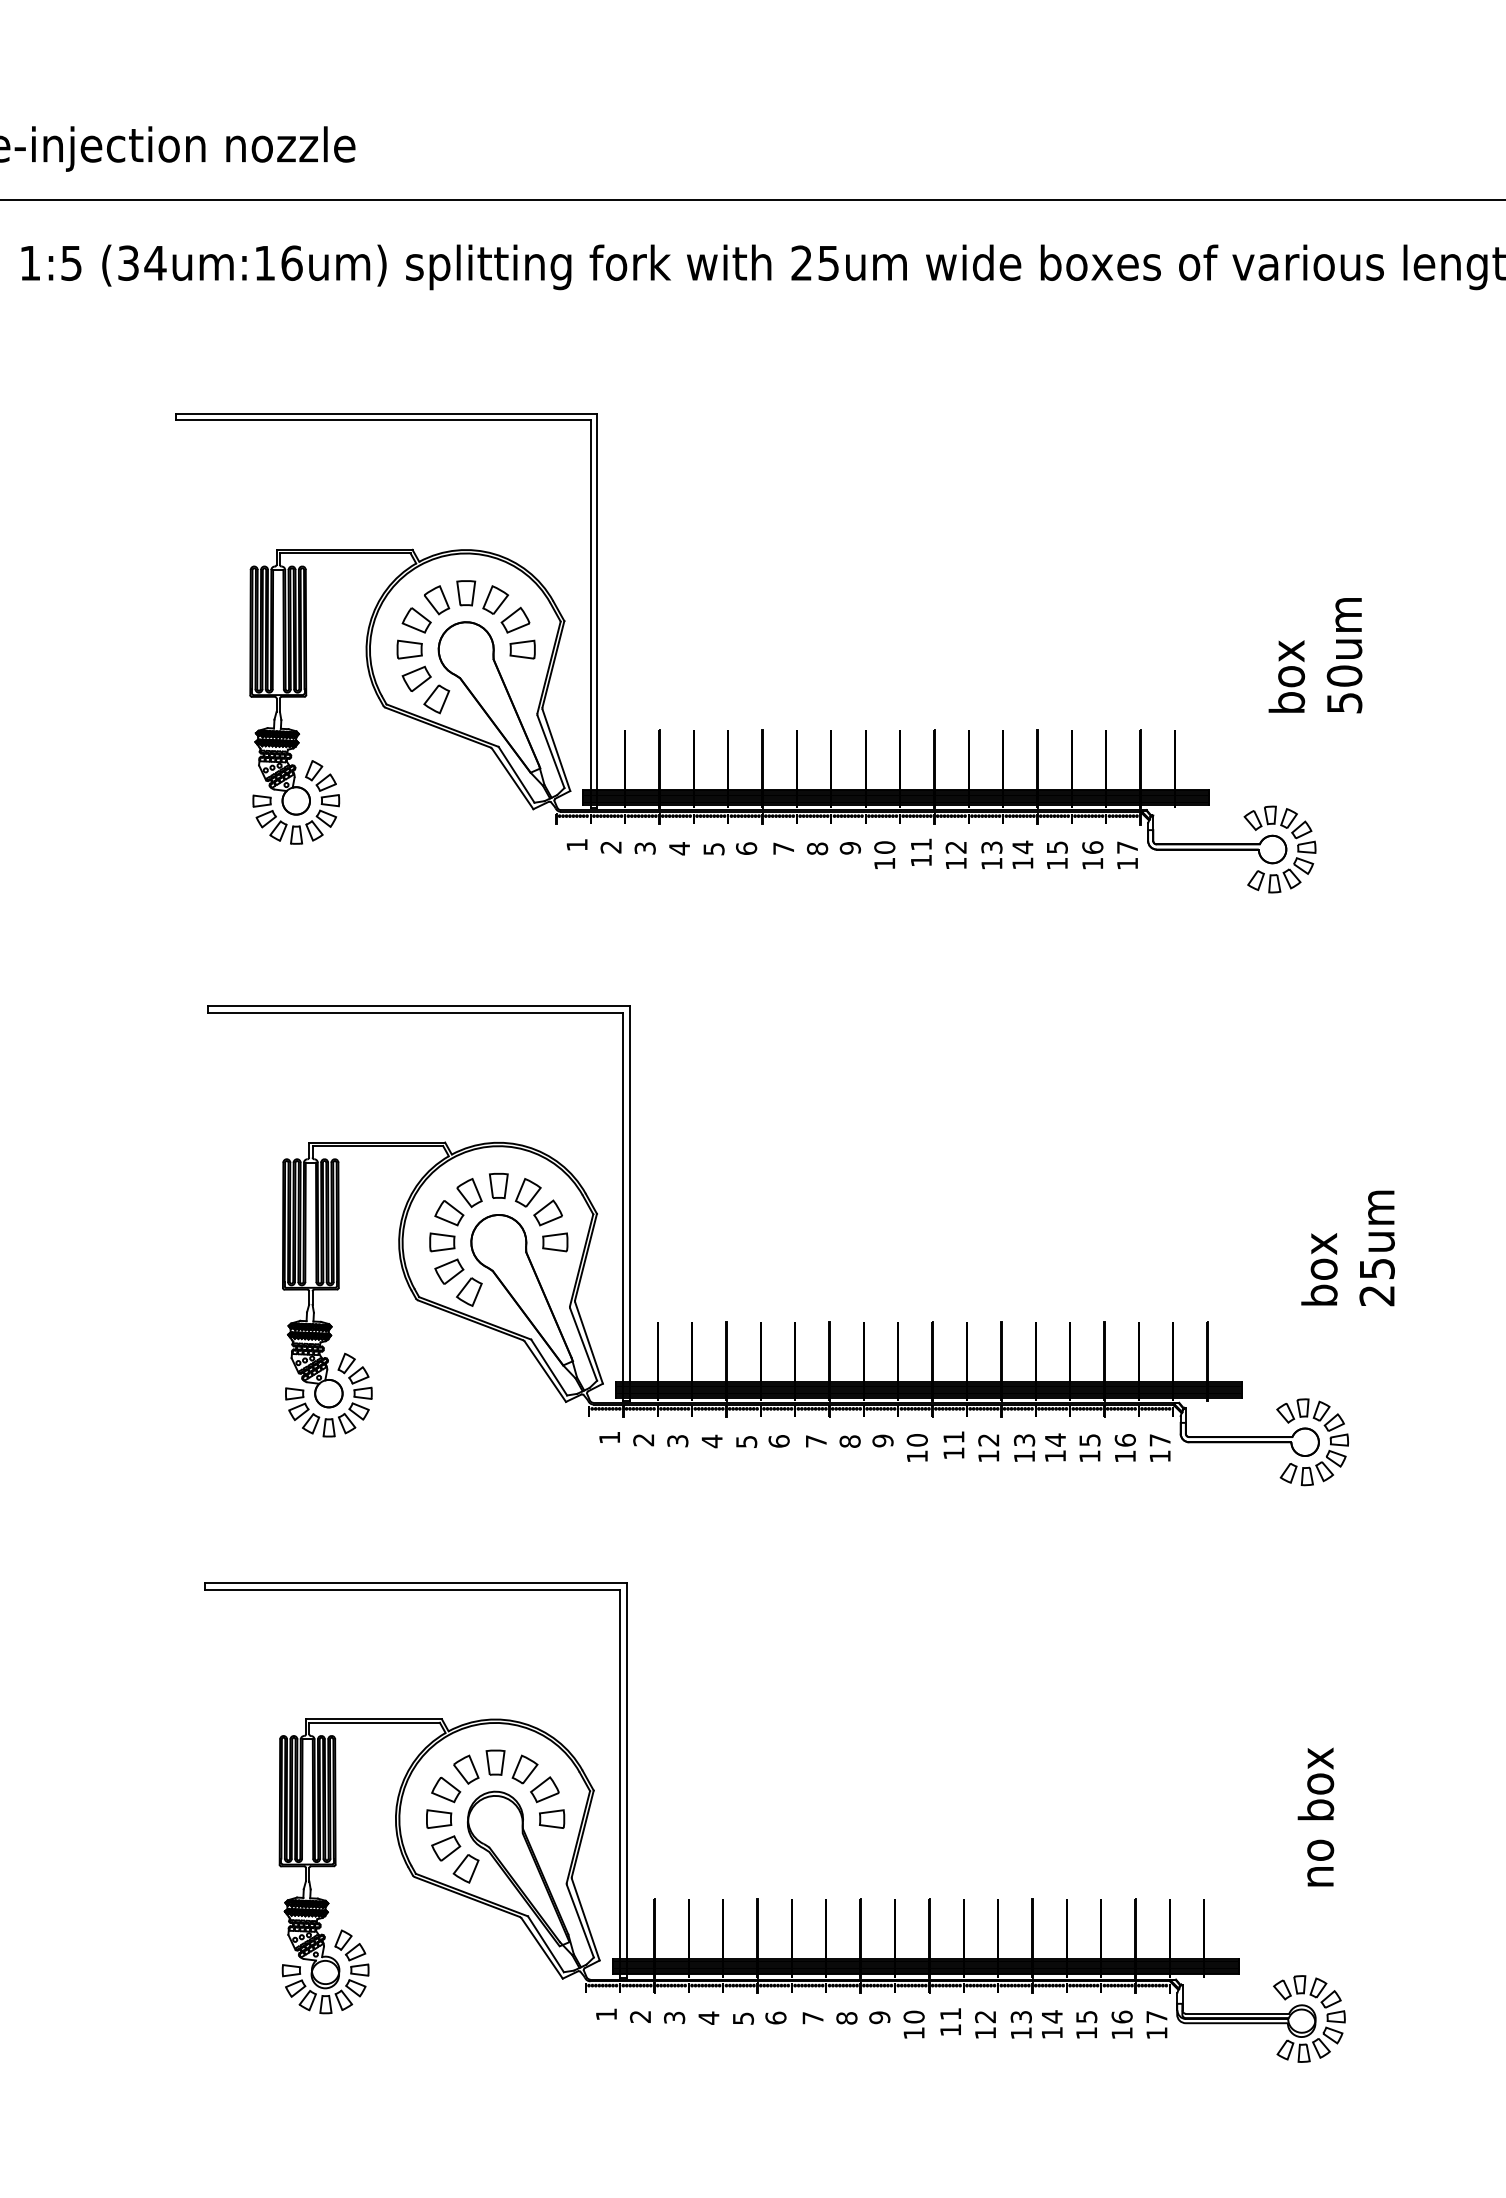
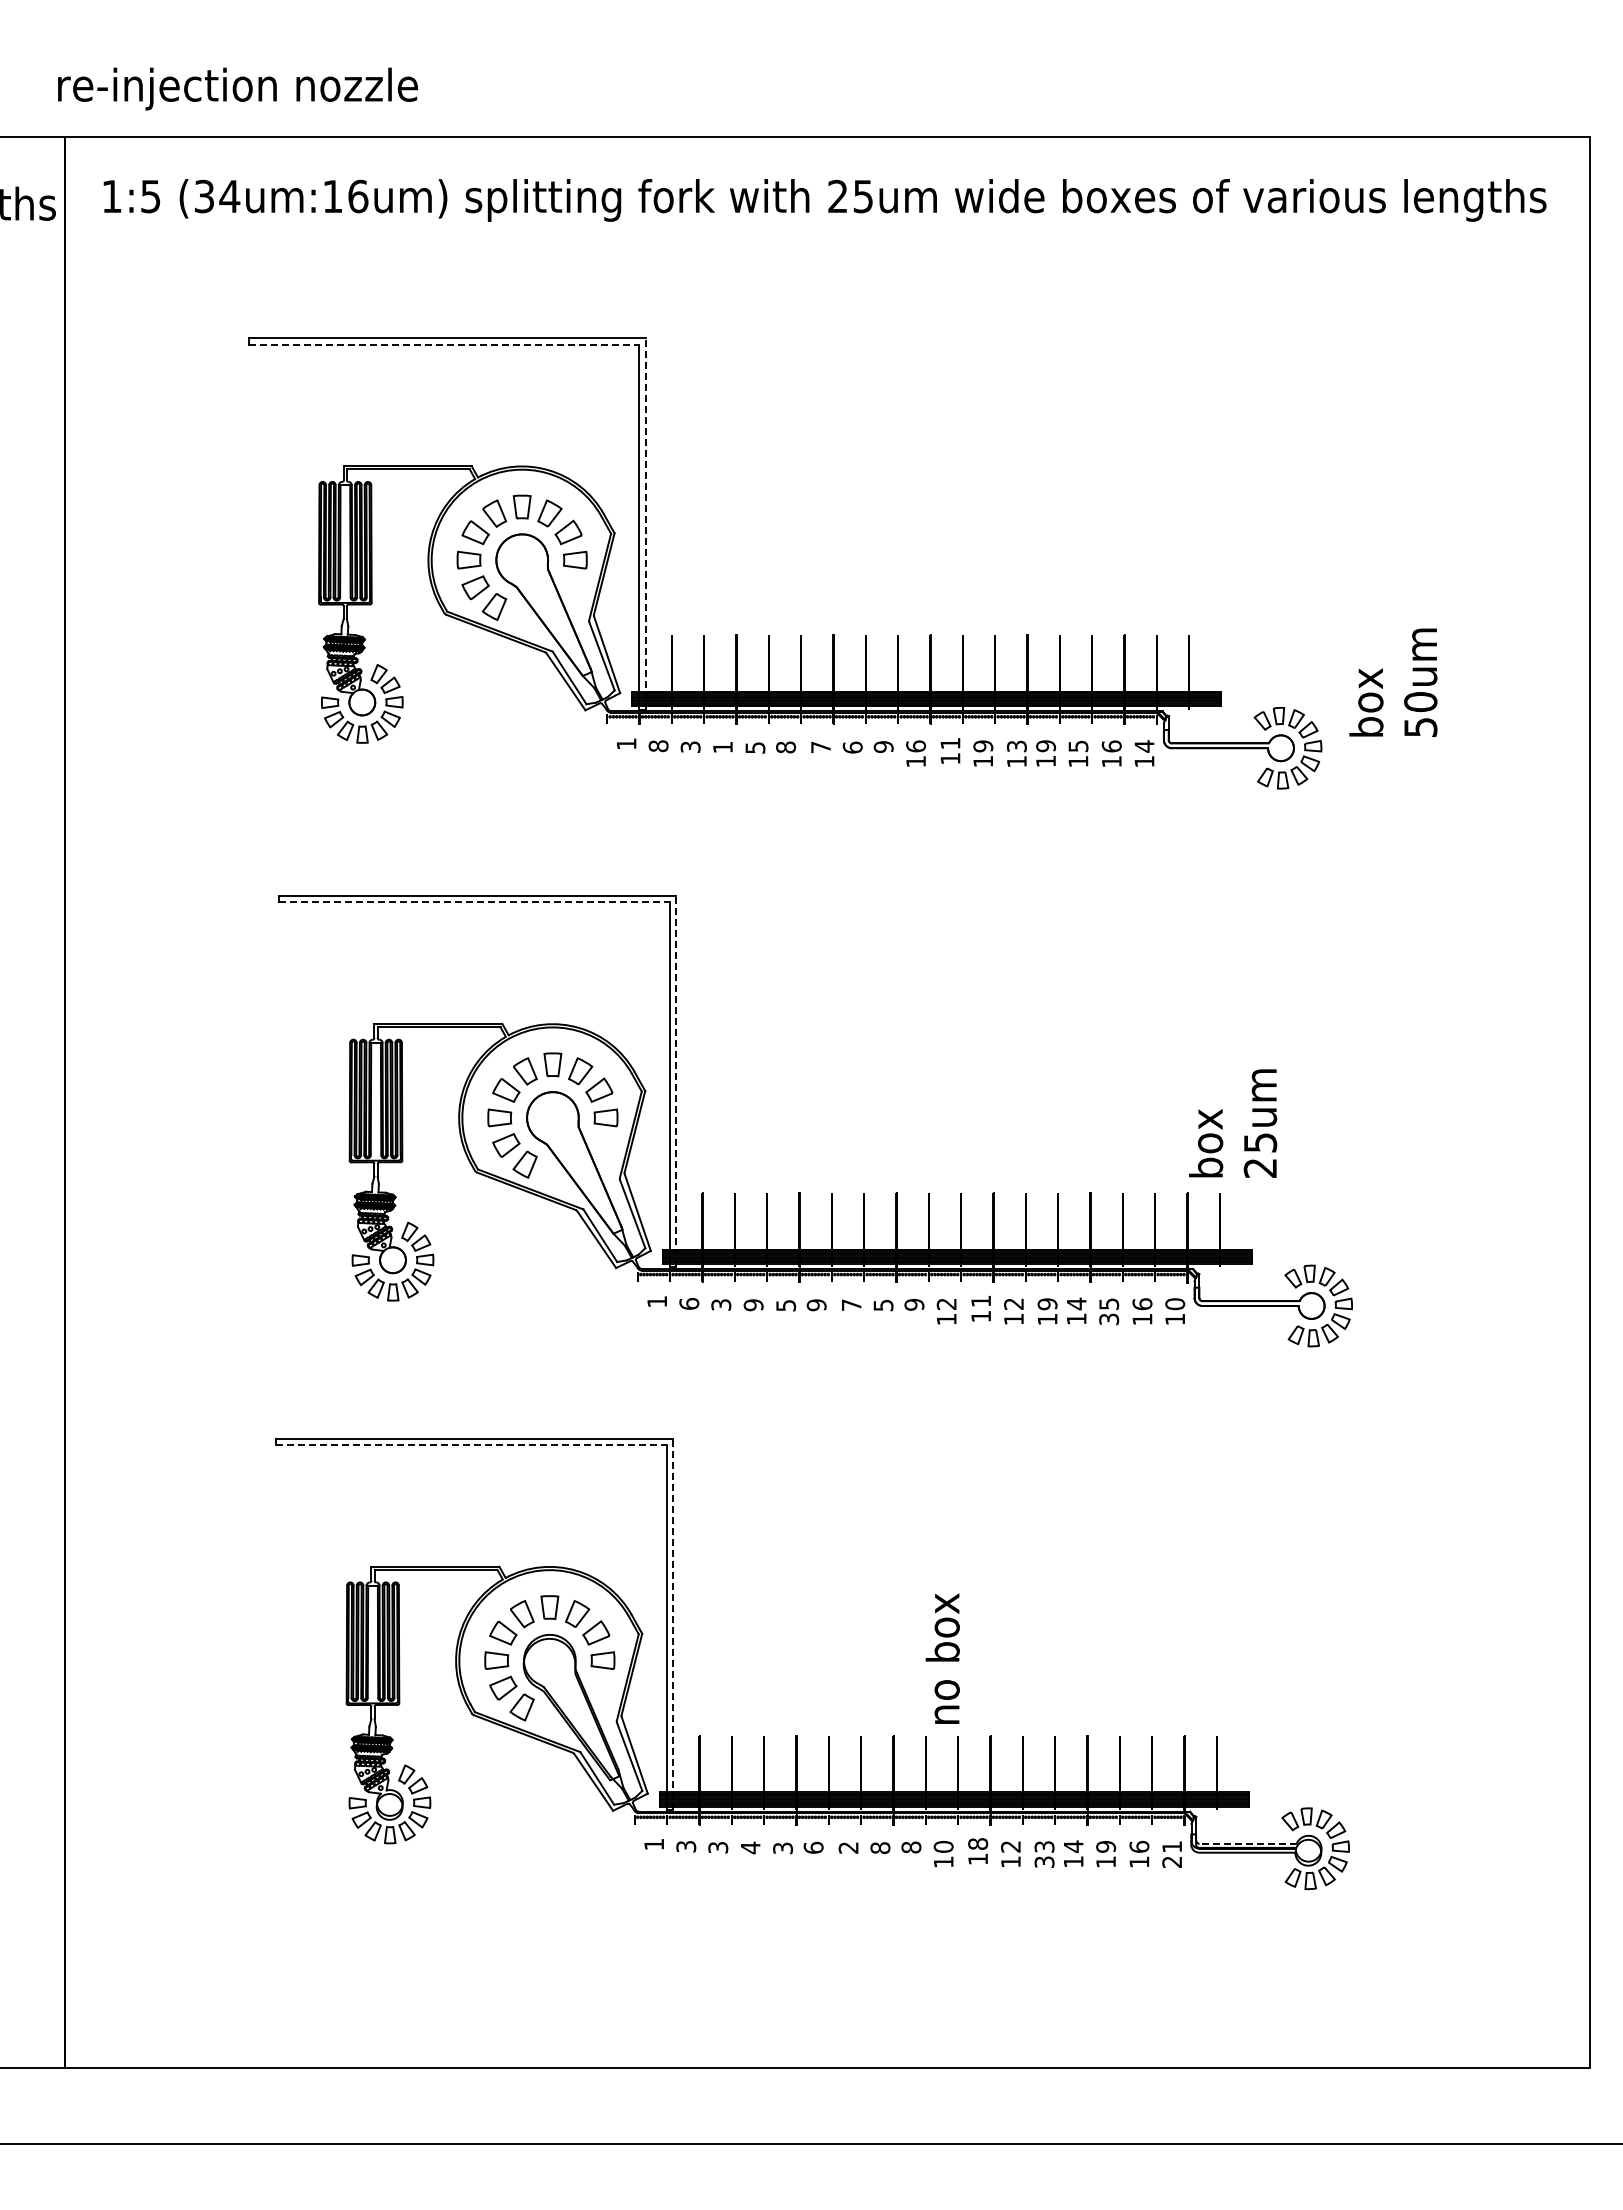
line: (383, 420) -> (444, 344), solid -> dashed
line: (597, 610) -> (645, 523), solid -> dashed
text: (1315, 655) -> (1393, 682), moved
text: (611, 847) -> (658, 746), 2 -> 8
text: (884, 847) -> (915, 746), 10 -> 16
text: (956, 847) -> (983, 746), 12 -> 19
text: (1023, 847) -> (1046, 746), 14 -> 19
text: (1127, 847) -> (1144, 746), 17 -> 14
text: (679, 848) -> (722, 747), 4 -> 1
text: (746, 848) -> (785, 747), 6 -> 8
text: (817, 848) -> (852, 747), 8 -> 6
line: (416, 1013) -> (475, 902), solid -> dashed
line: (630, 1203) -> (676, 1081), solid -> dashed
text: (1348, 1248) -> (1233, 1123), moved
text: (643, 1439) -> (689, 1303), 2 -> 6
text: (917, 1440) -> (946, 1304), 10 -> 12
text: (1024, 1440) -> (1047, 1304), 13 -> 19
text: (1160, 1440) -> (1175, 1304), 17 -> 10
text: (712, 1441) -> (753, 1305), 4 -> 9
text: (778, 1441) -> (816, 1305), 6 -> 9
text: (850, 1441) -> (883, 1305), 8 -> 5
text: (1090, 1456) -> (1109, 1319), 15 -> 35
line: (413, 1589) -> (472, 1444), solid -> dashed
line: (626, 1780) -> (673, 1624), solid -> dashed
text: (1315, 1816) -> (942, 1658), moved
text: (951, 2013) -> (978, 1843), 11 -> 18
line: (1238, 2013) -> (1248, 1843), solid -> dashed
text: (640, 2016) -> (686, 1846), 2 -> 3
text: (1086, 2016) -> (1105, 1846), 15 -> 19
text: (742, 2017) -> (782, 1847), 5 -> 3
text: (812, 2017) -> (848, 1847), 7 -> 2
text: (879, 2017) -> (911, 1847), 9 -> 8
text: (1156, 2025) -> (1171, 1854), 17 -> 21
text: (1021, 2032) -> (1044, 1861), 13 -> 33

